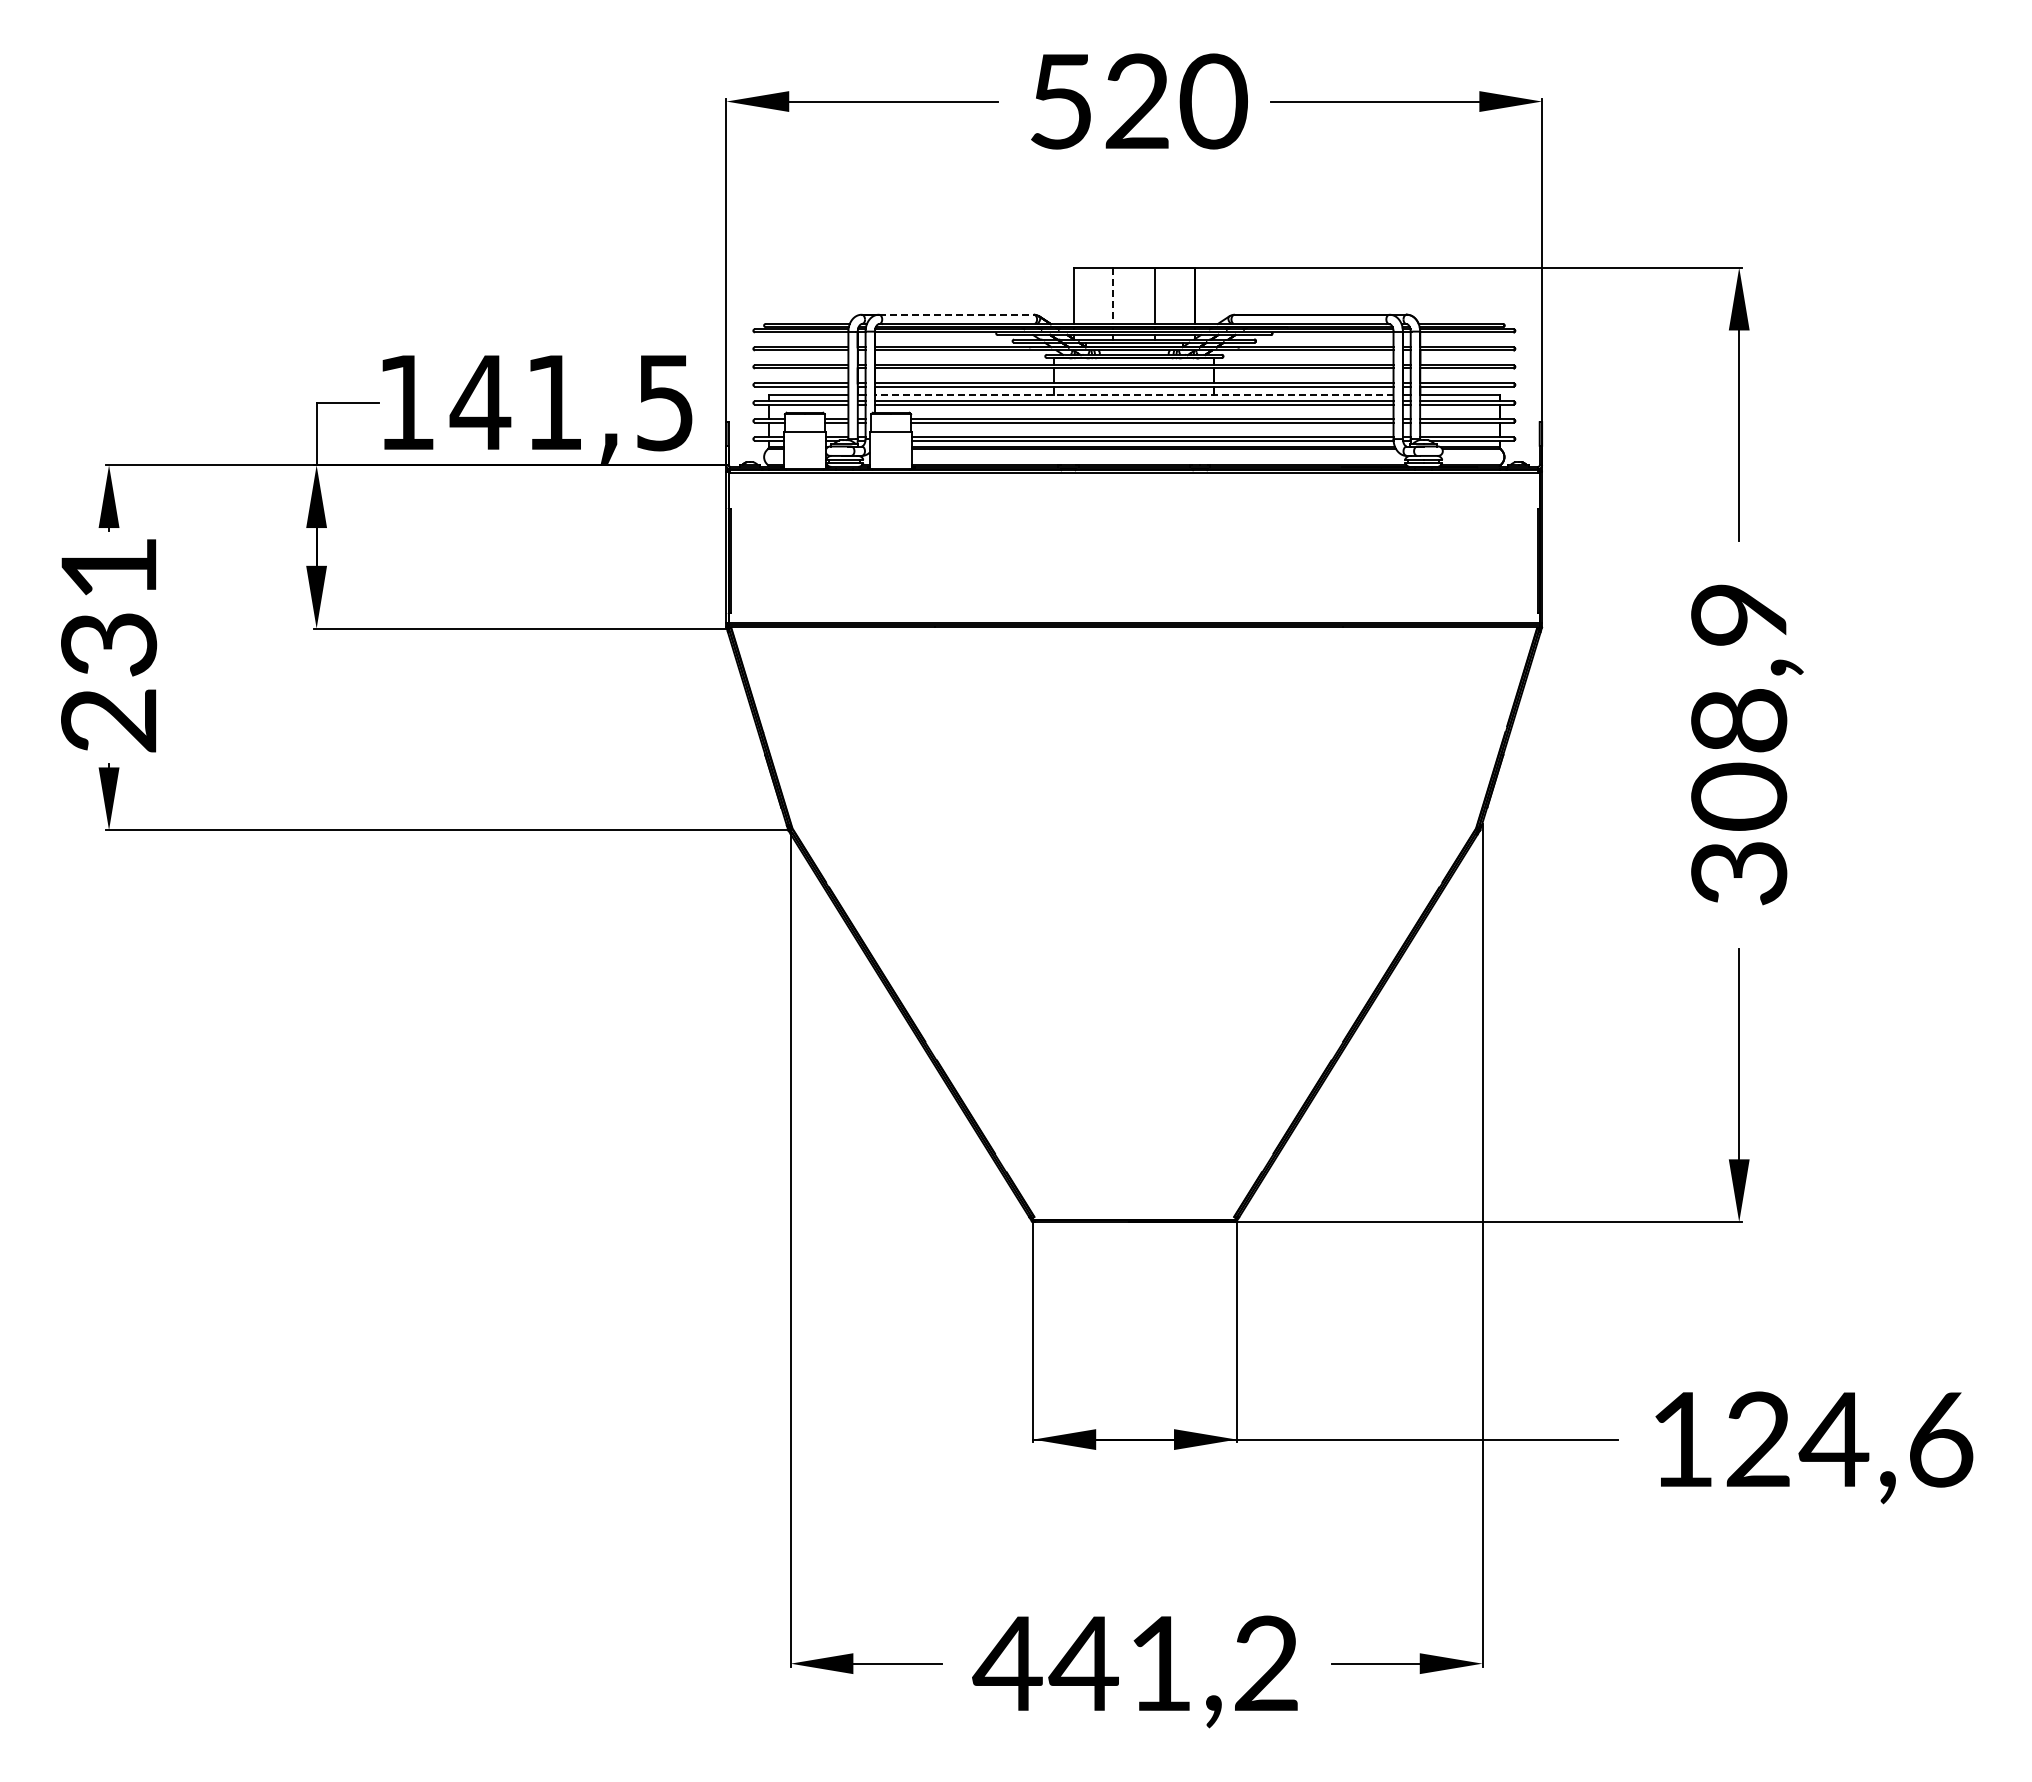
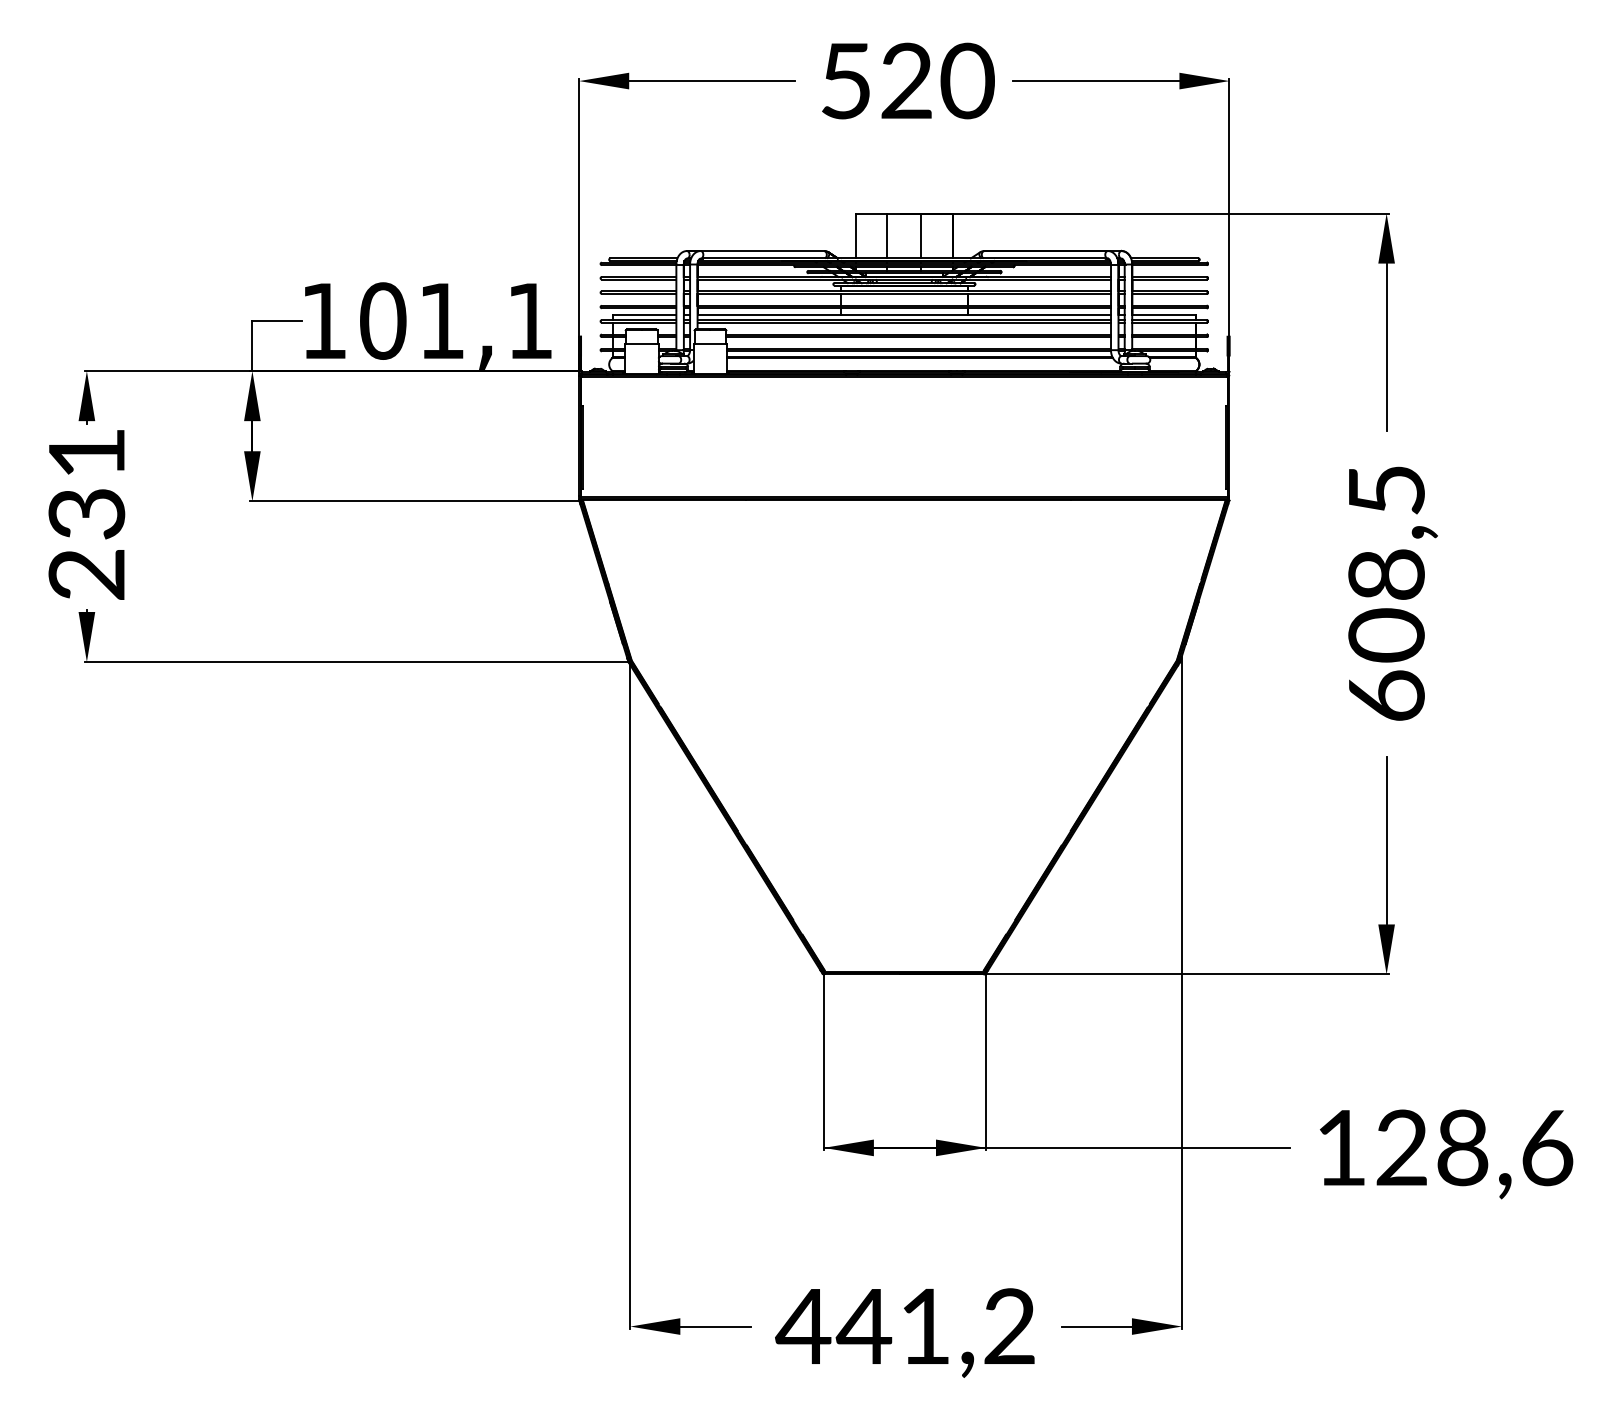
line: (1113, 296) -> (887, 236), dashed -> solid
line: (956, 314) -> (762, 250), dashed -> solid
line: (1133, 394) -> (903, 314), dashed -> solid
text: (570, 402) -> (454, 321), 141,5 -> 101,1
text: (1739, 744) -> (1386, 593), 308,9 -> 608,5
text: (1833, 1439) -> (1461, 1147), 124,6 -> 128,6

